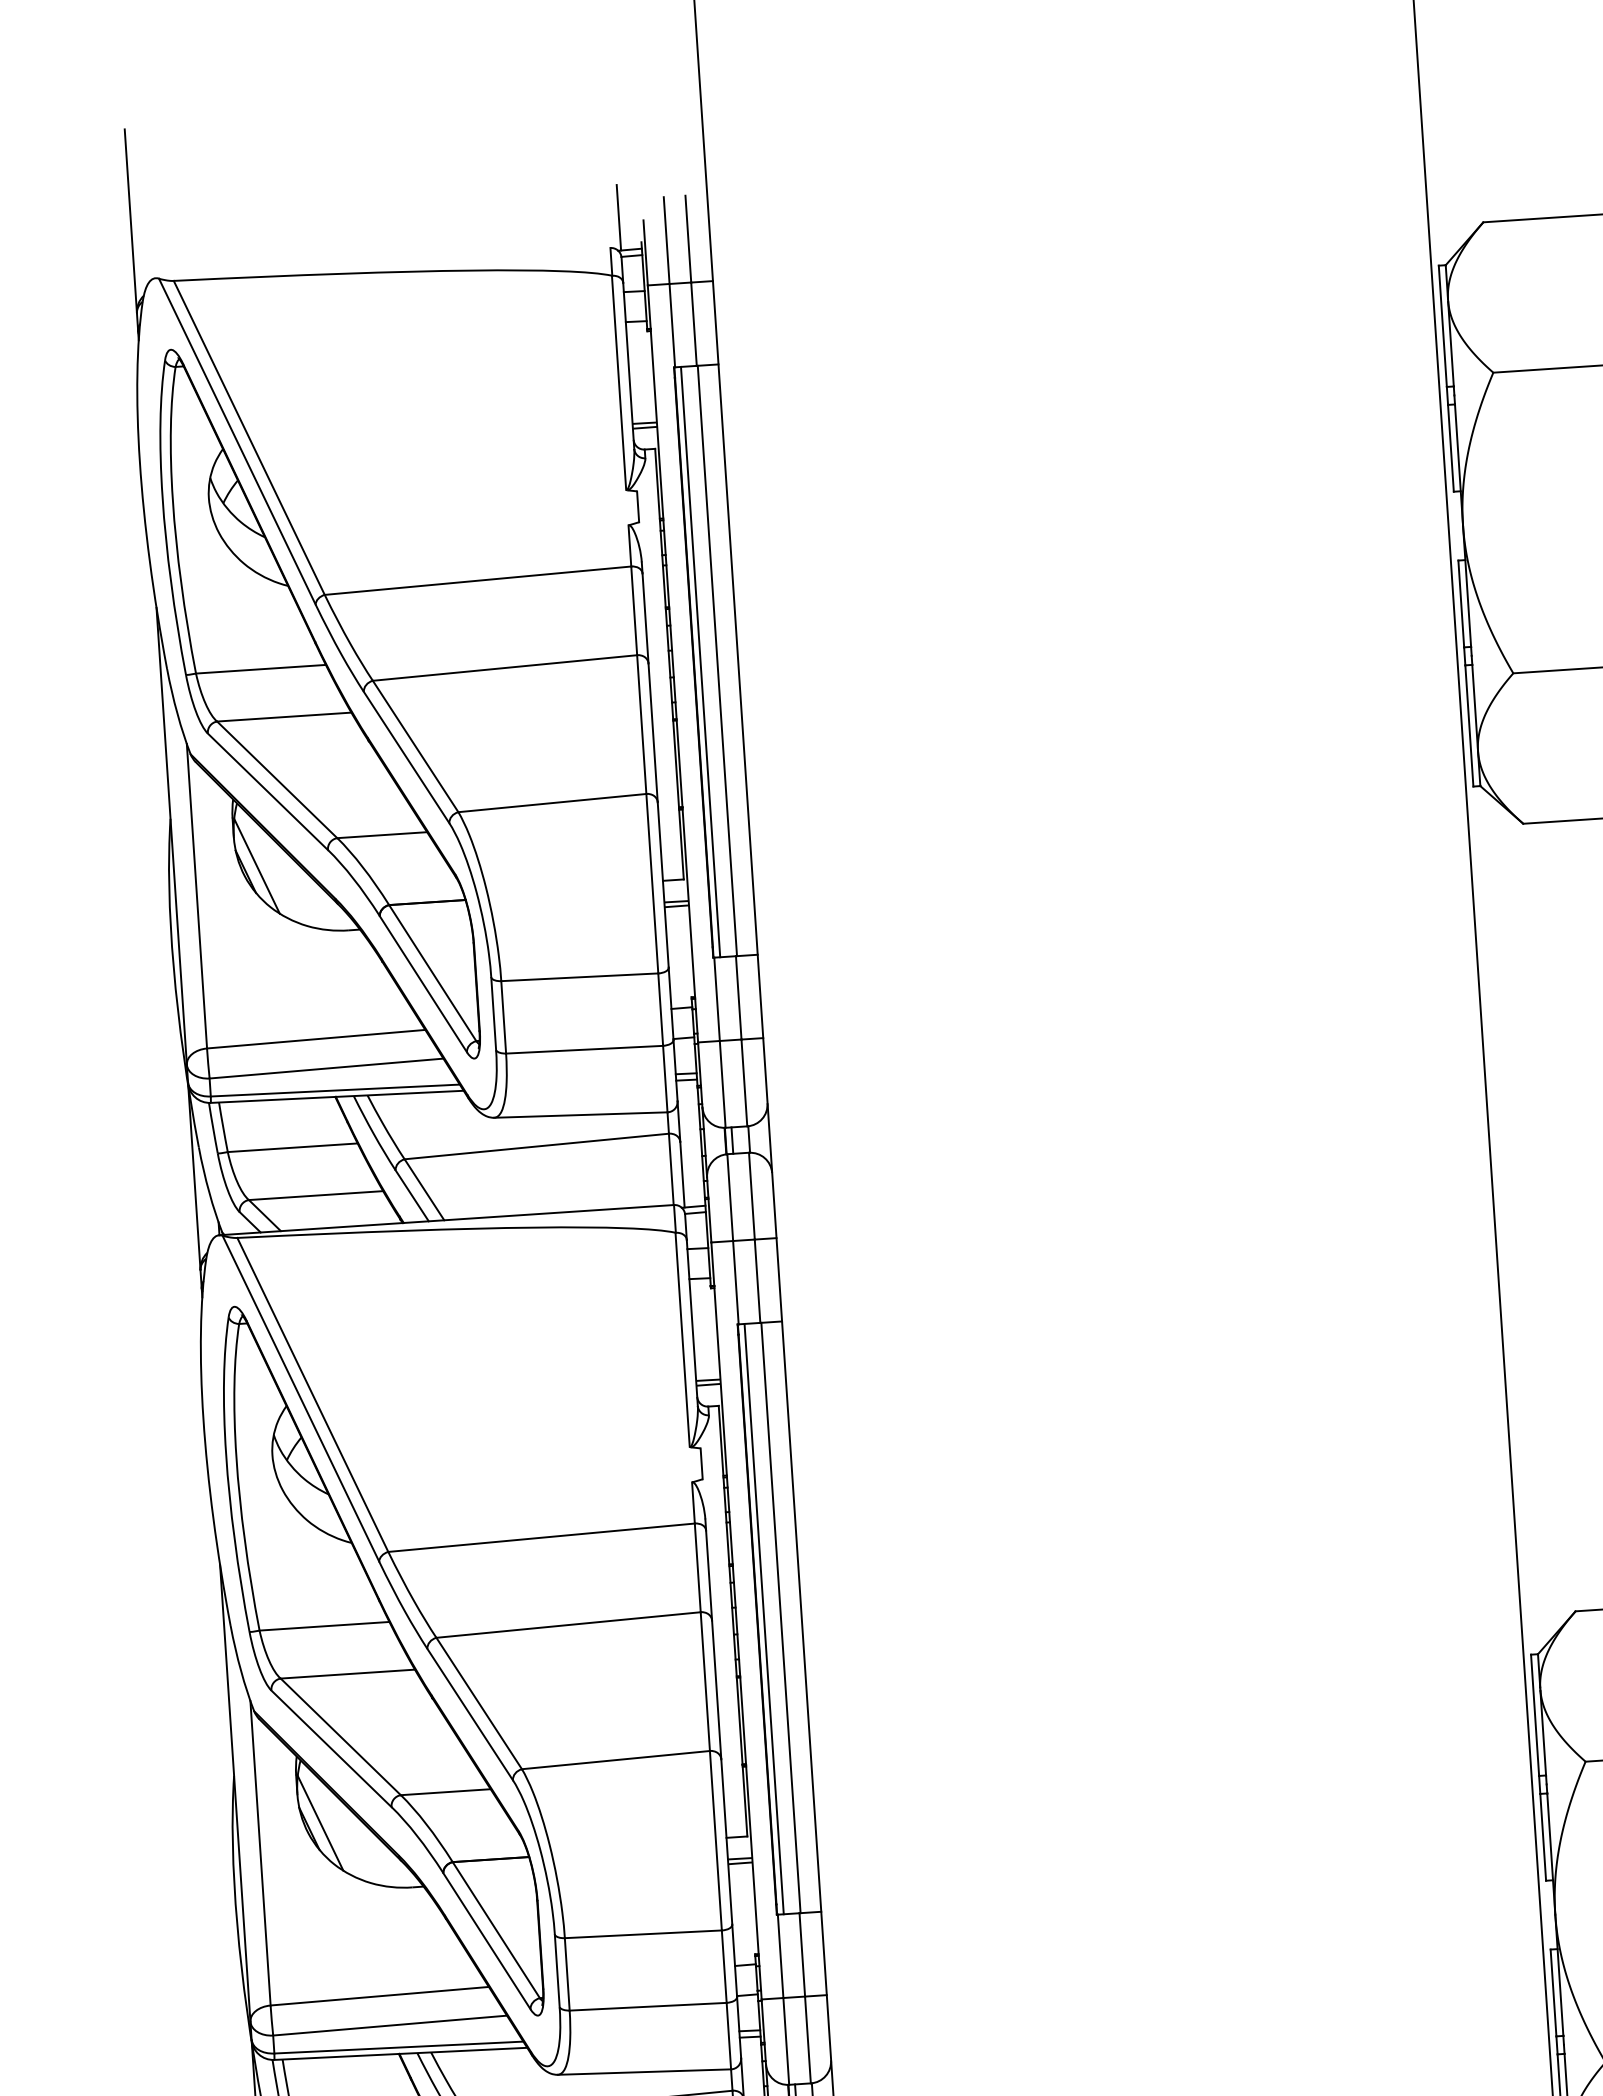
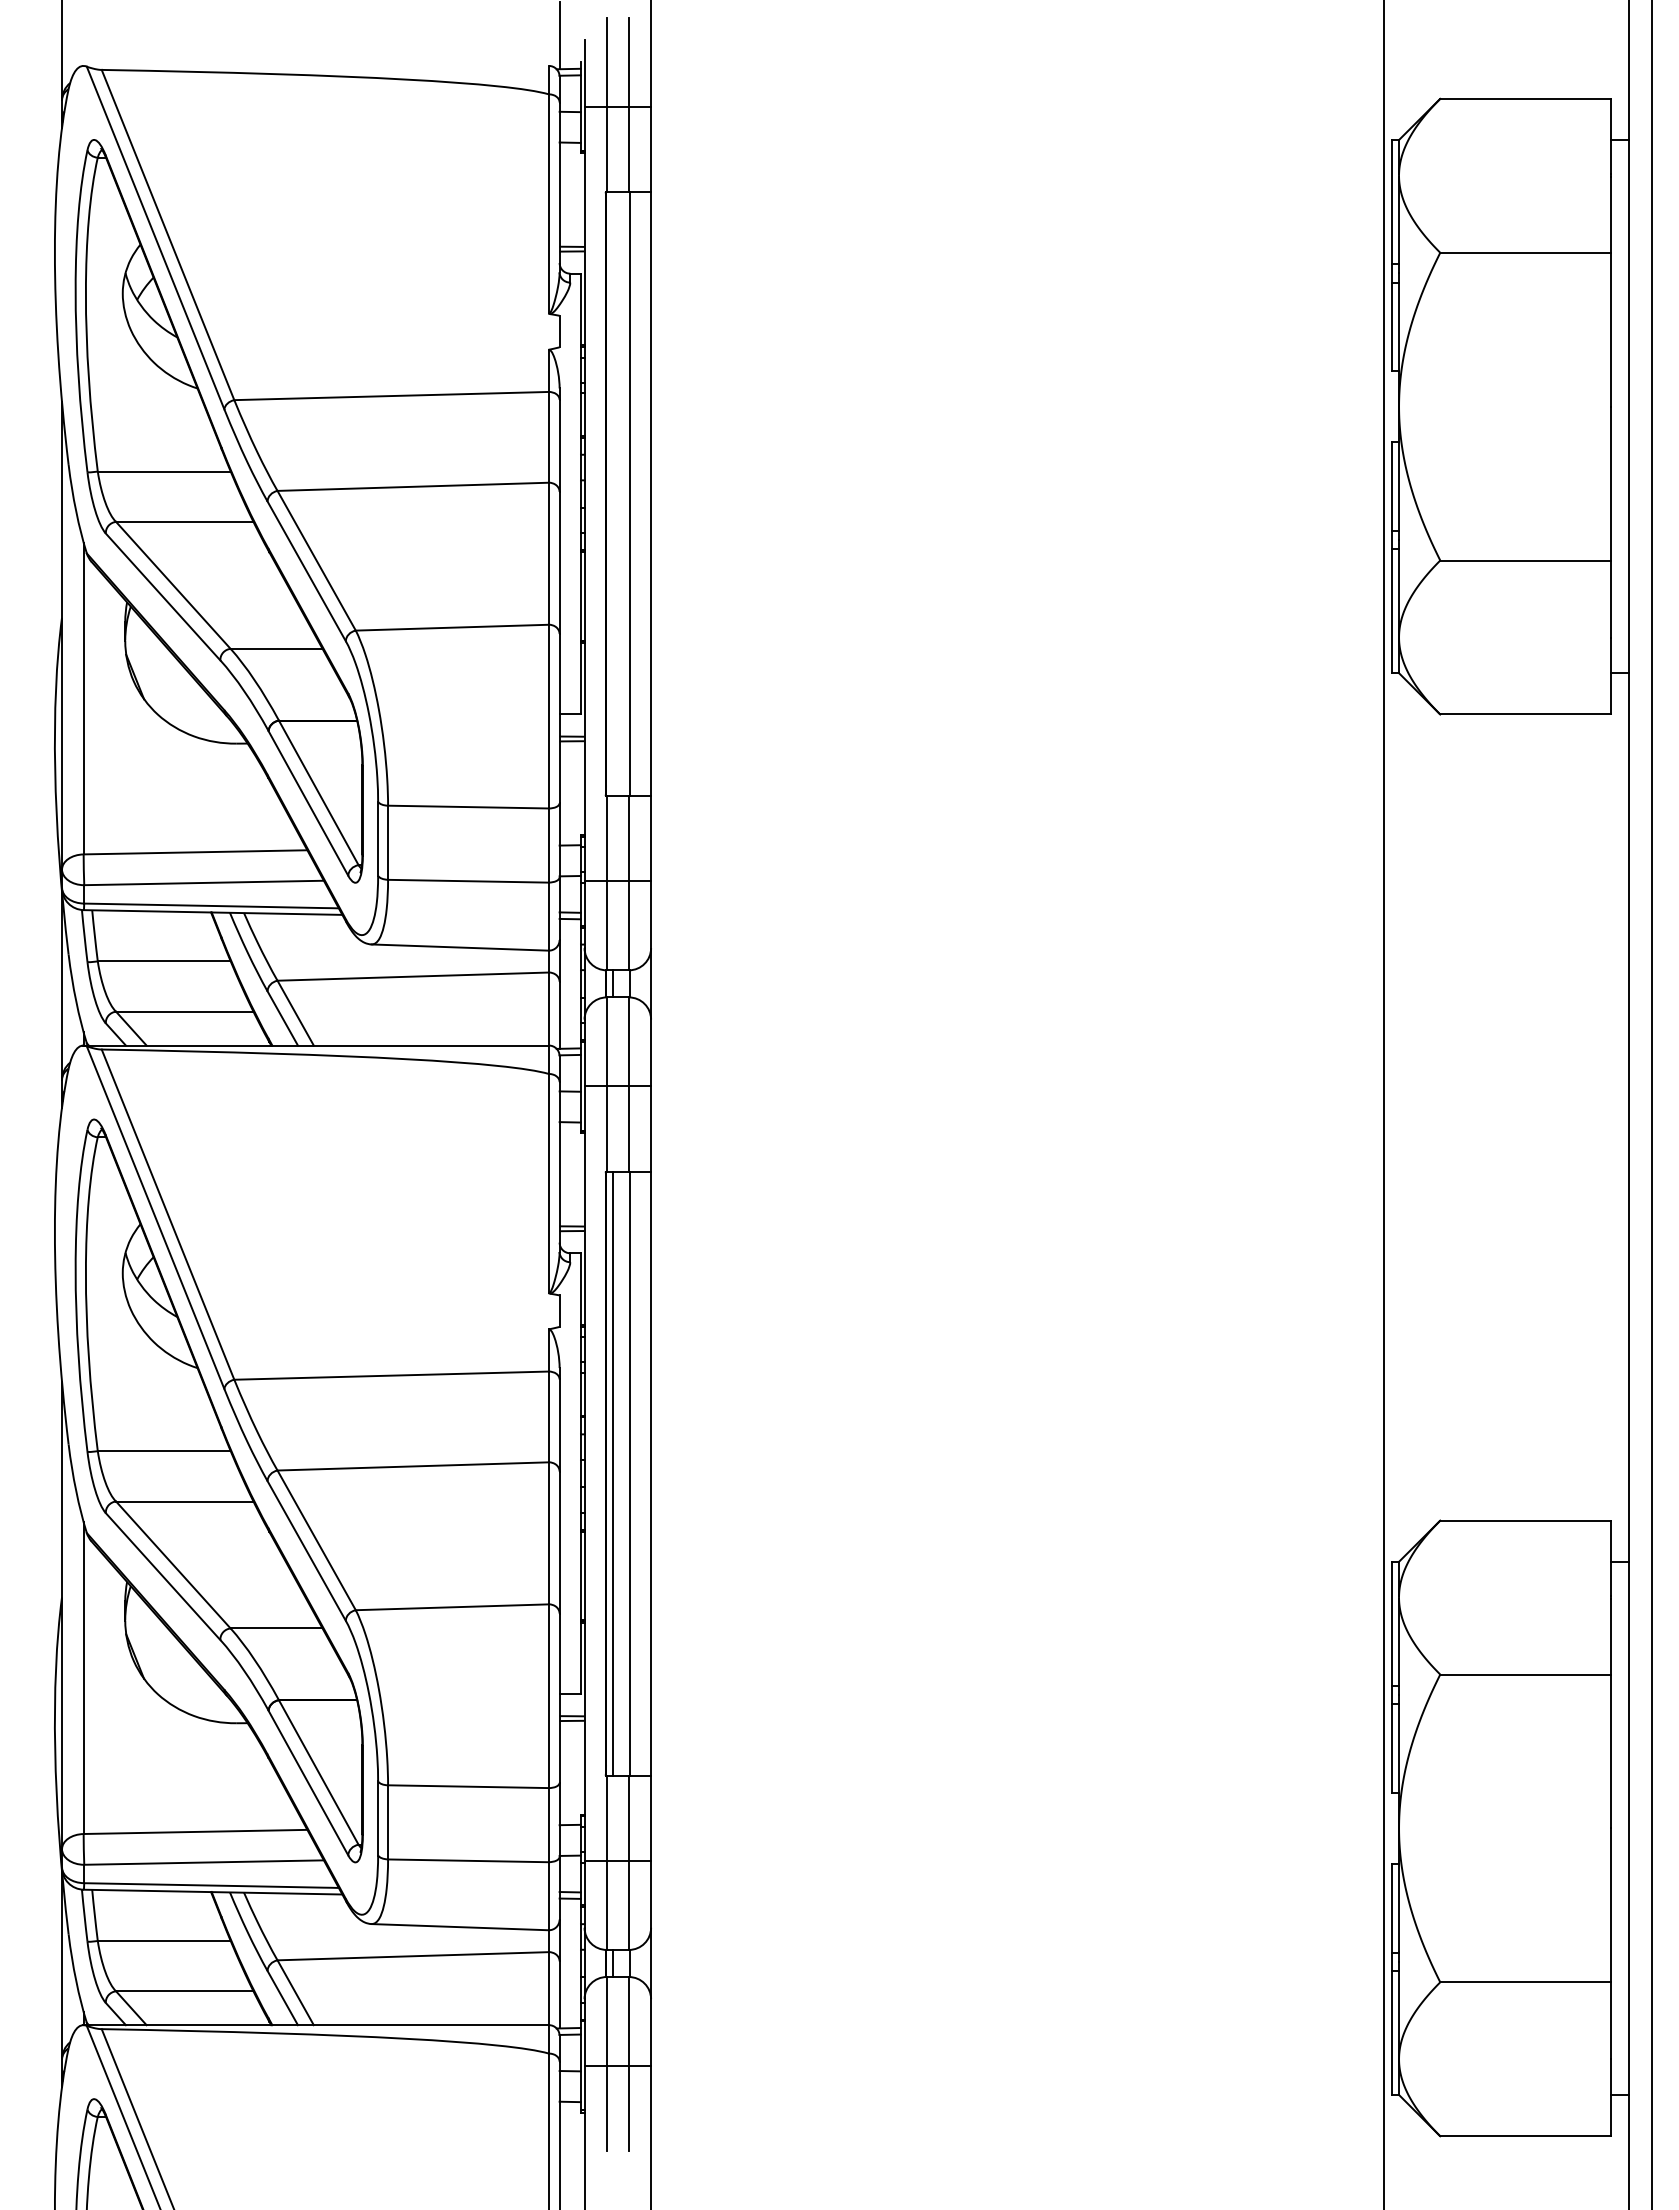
line: (700, 661) -> (612, 493), removed
line: (256, 865) -> (146, 671), removed
line: (320, 1823) -> (146, 1651), removed

